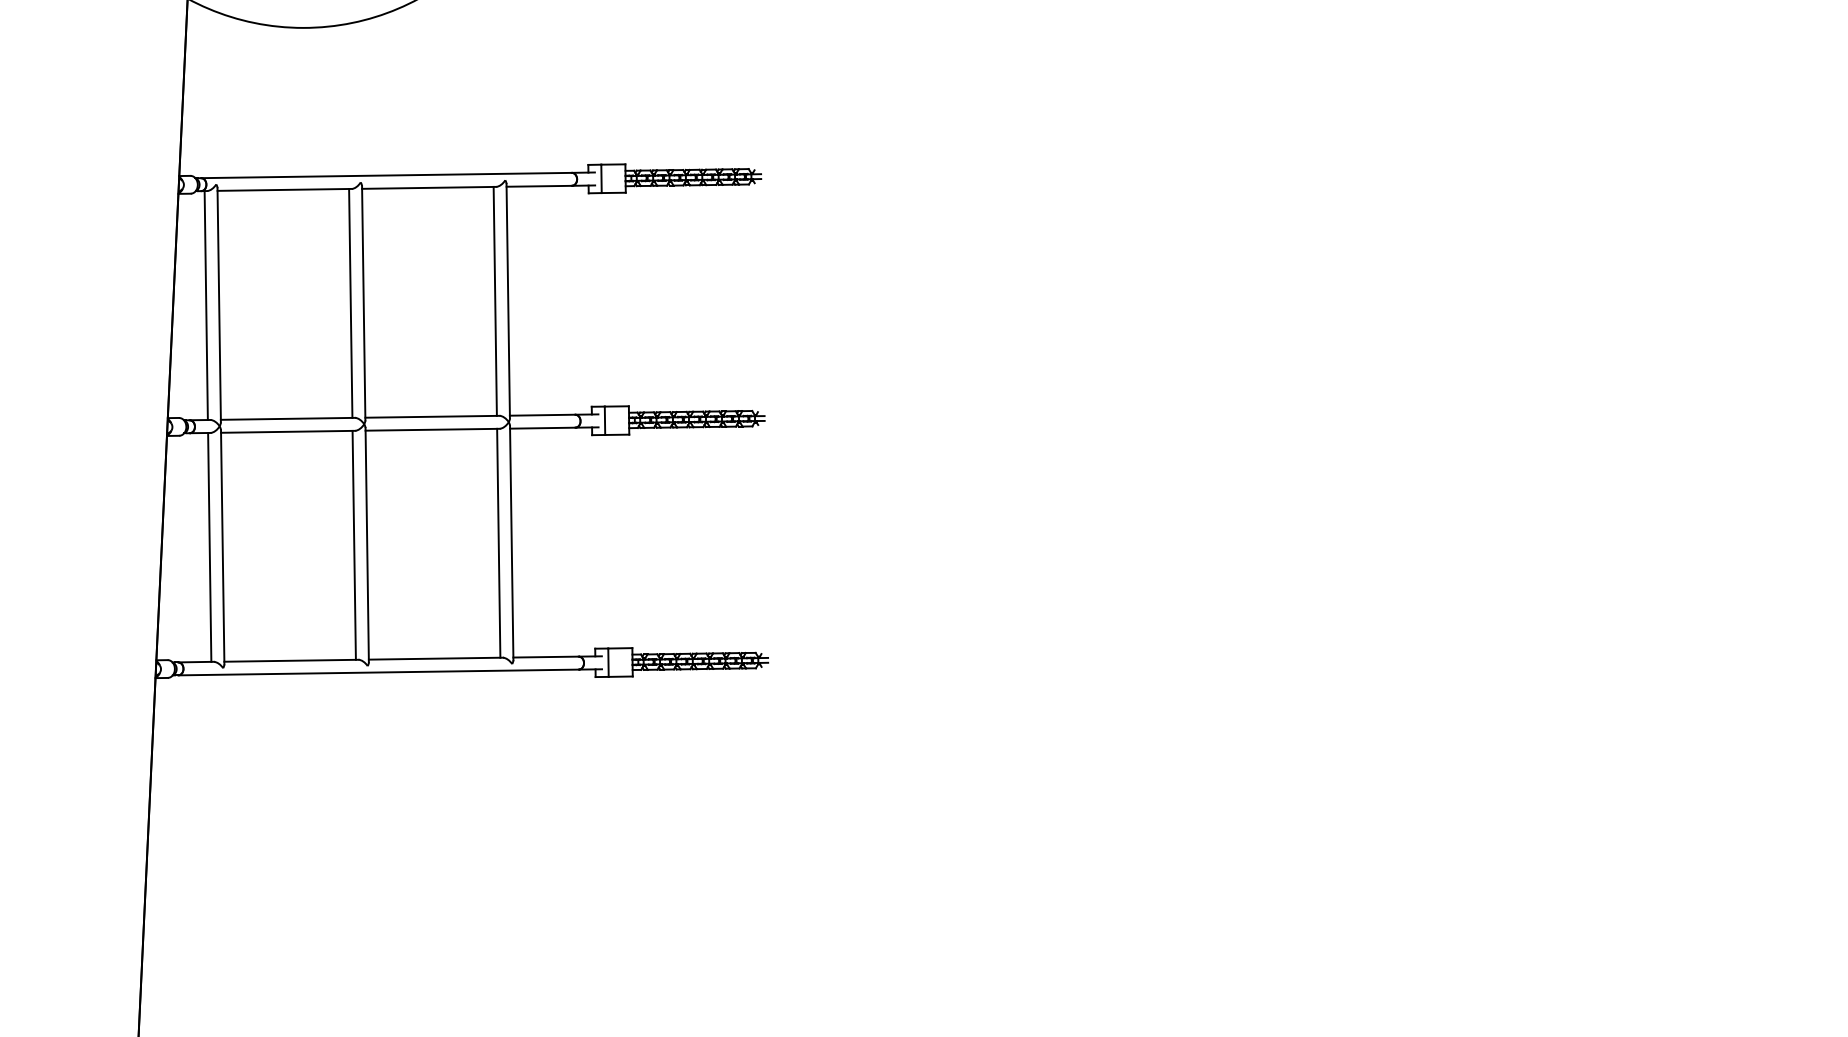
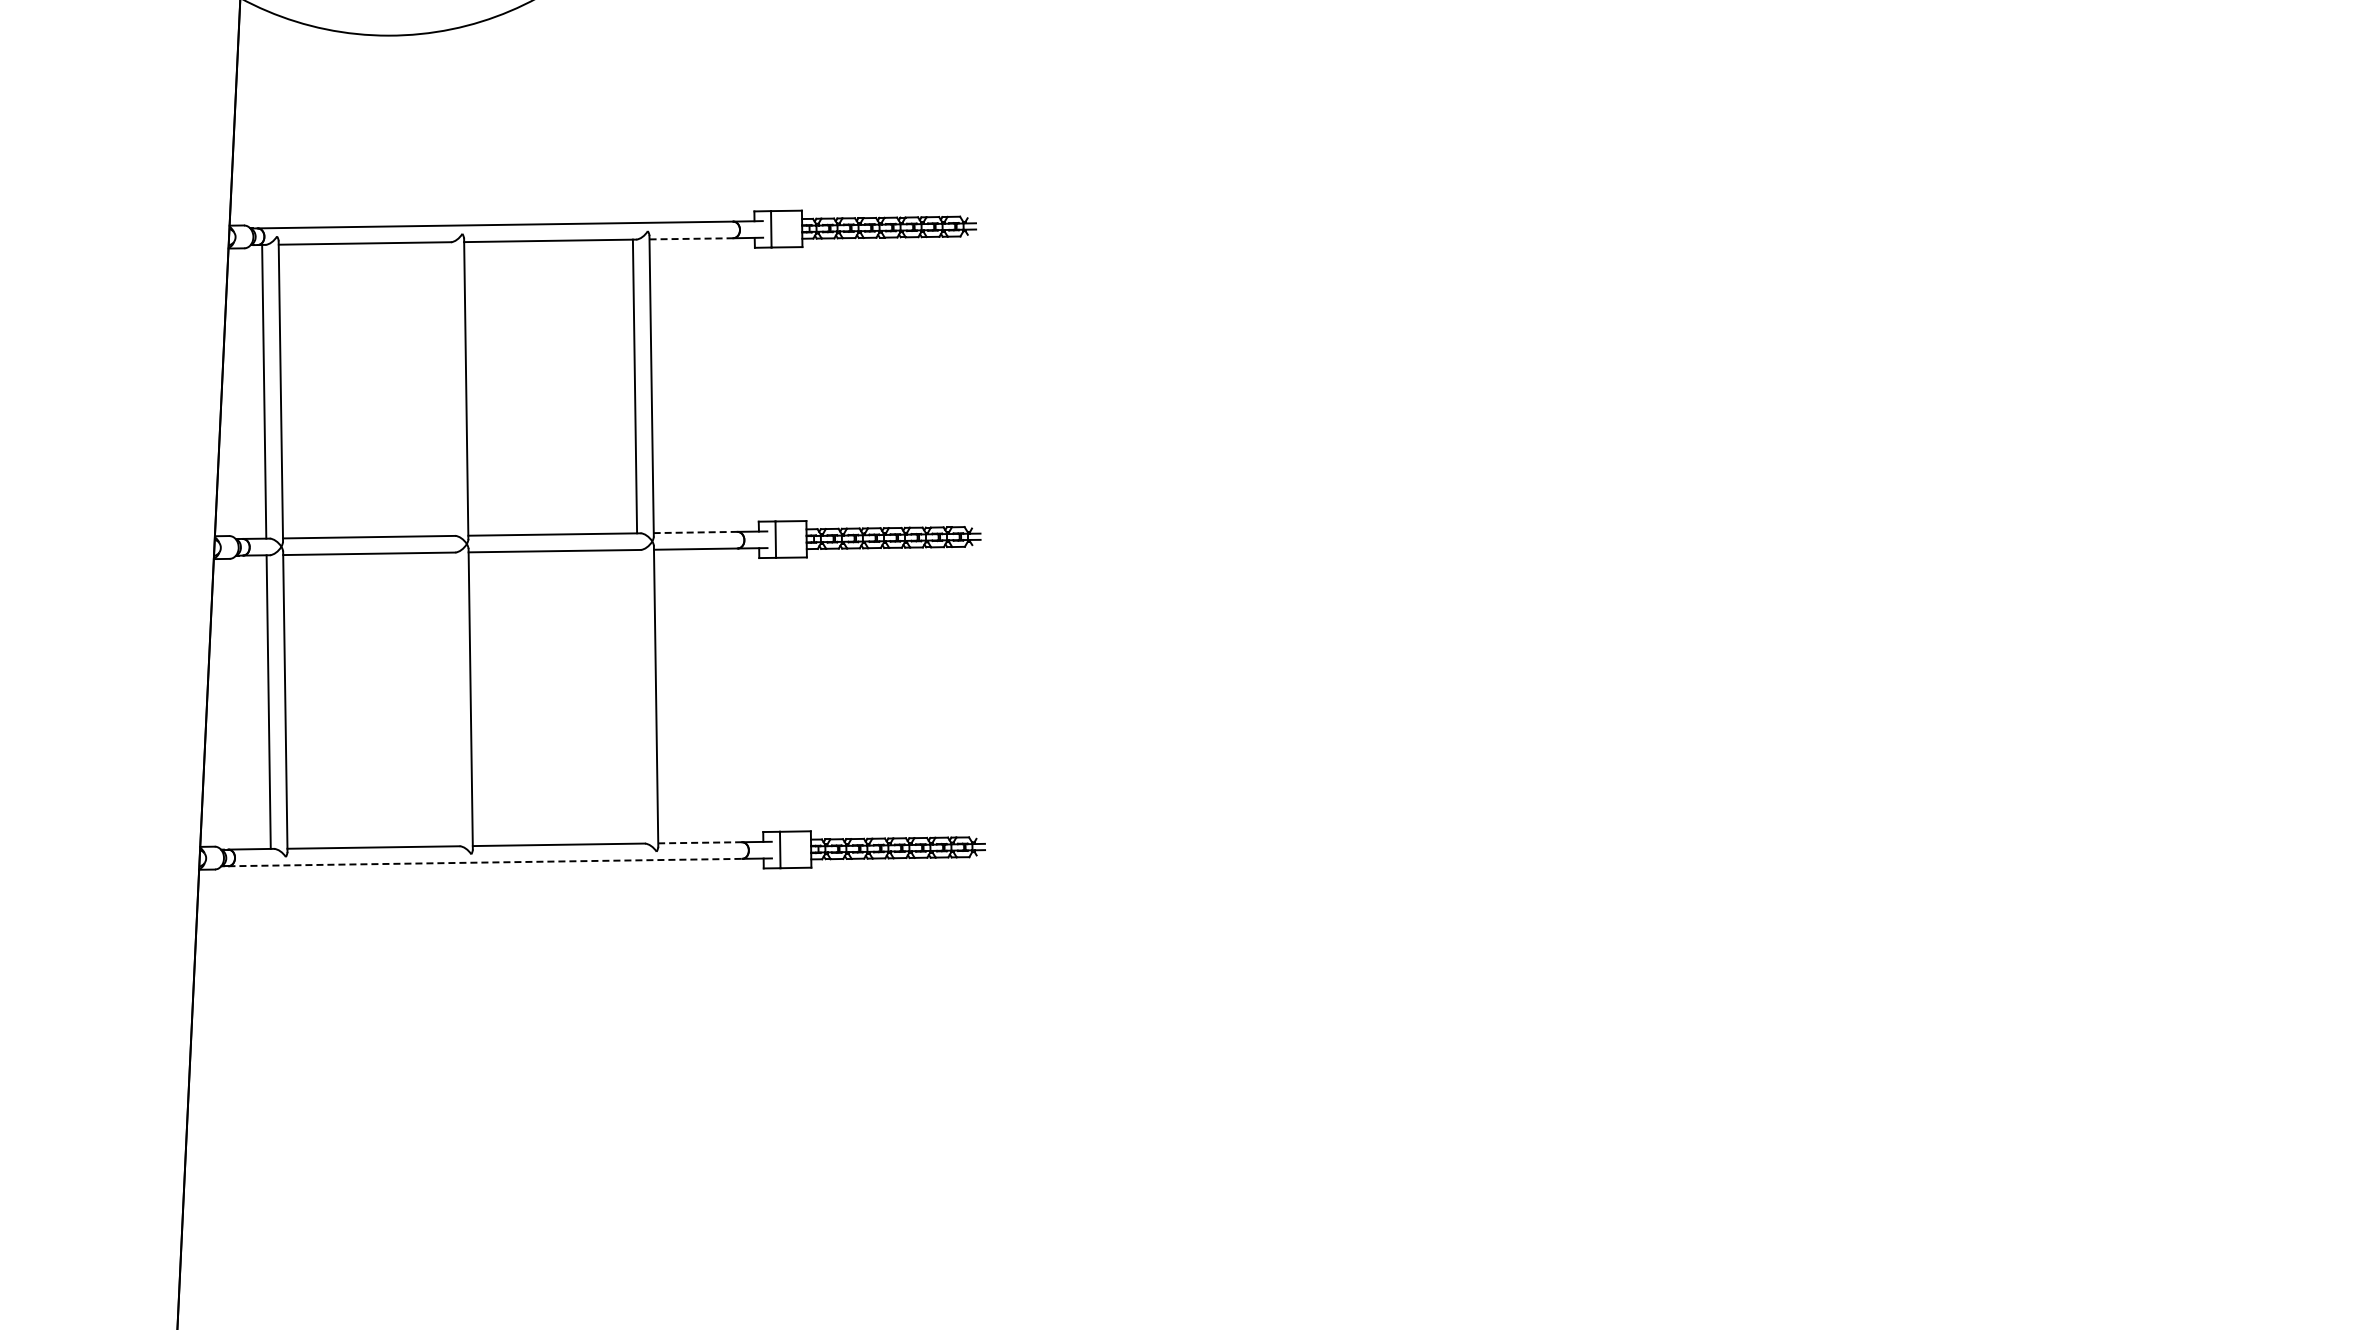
line: (539, 186) -> (691, 238), solid -> dashed
line: (350, 303) -> (449, 389), removed
line: (542, 415) -> (695, 532), solid -> dashed
line: (498, 543) -> (639, 696), removed
line: (353, 545) -> (453, 699), removed
line: (546, 656) -> (700, 842), solid -> dashed
line: (378, 672) -> (485, 862), solid -> dashed

